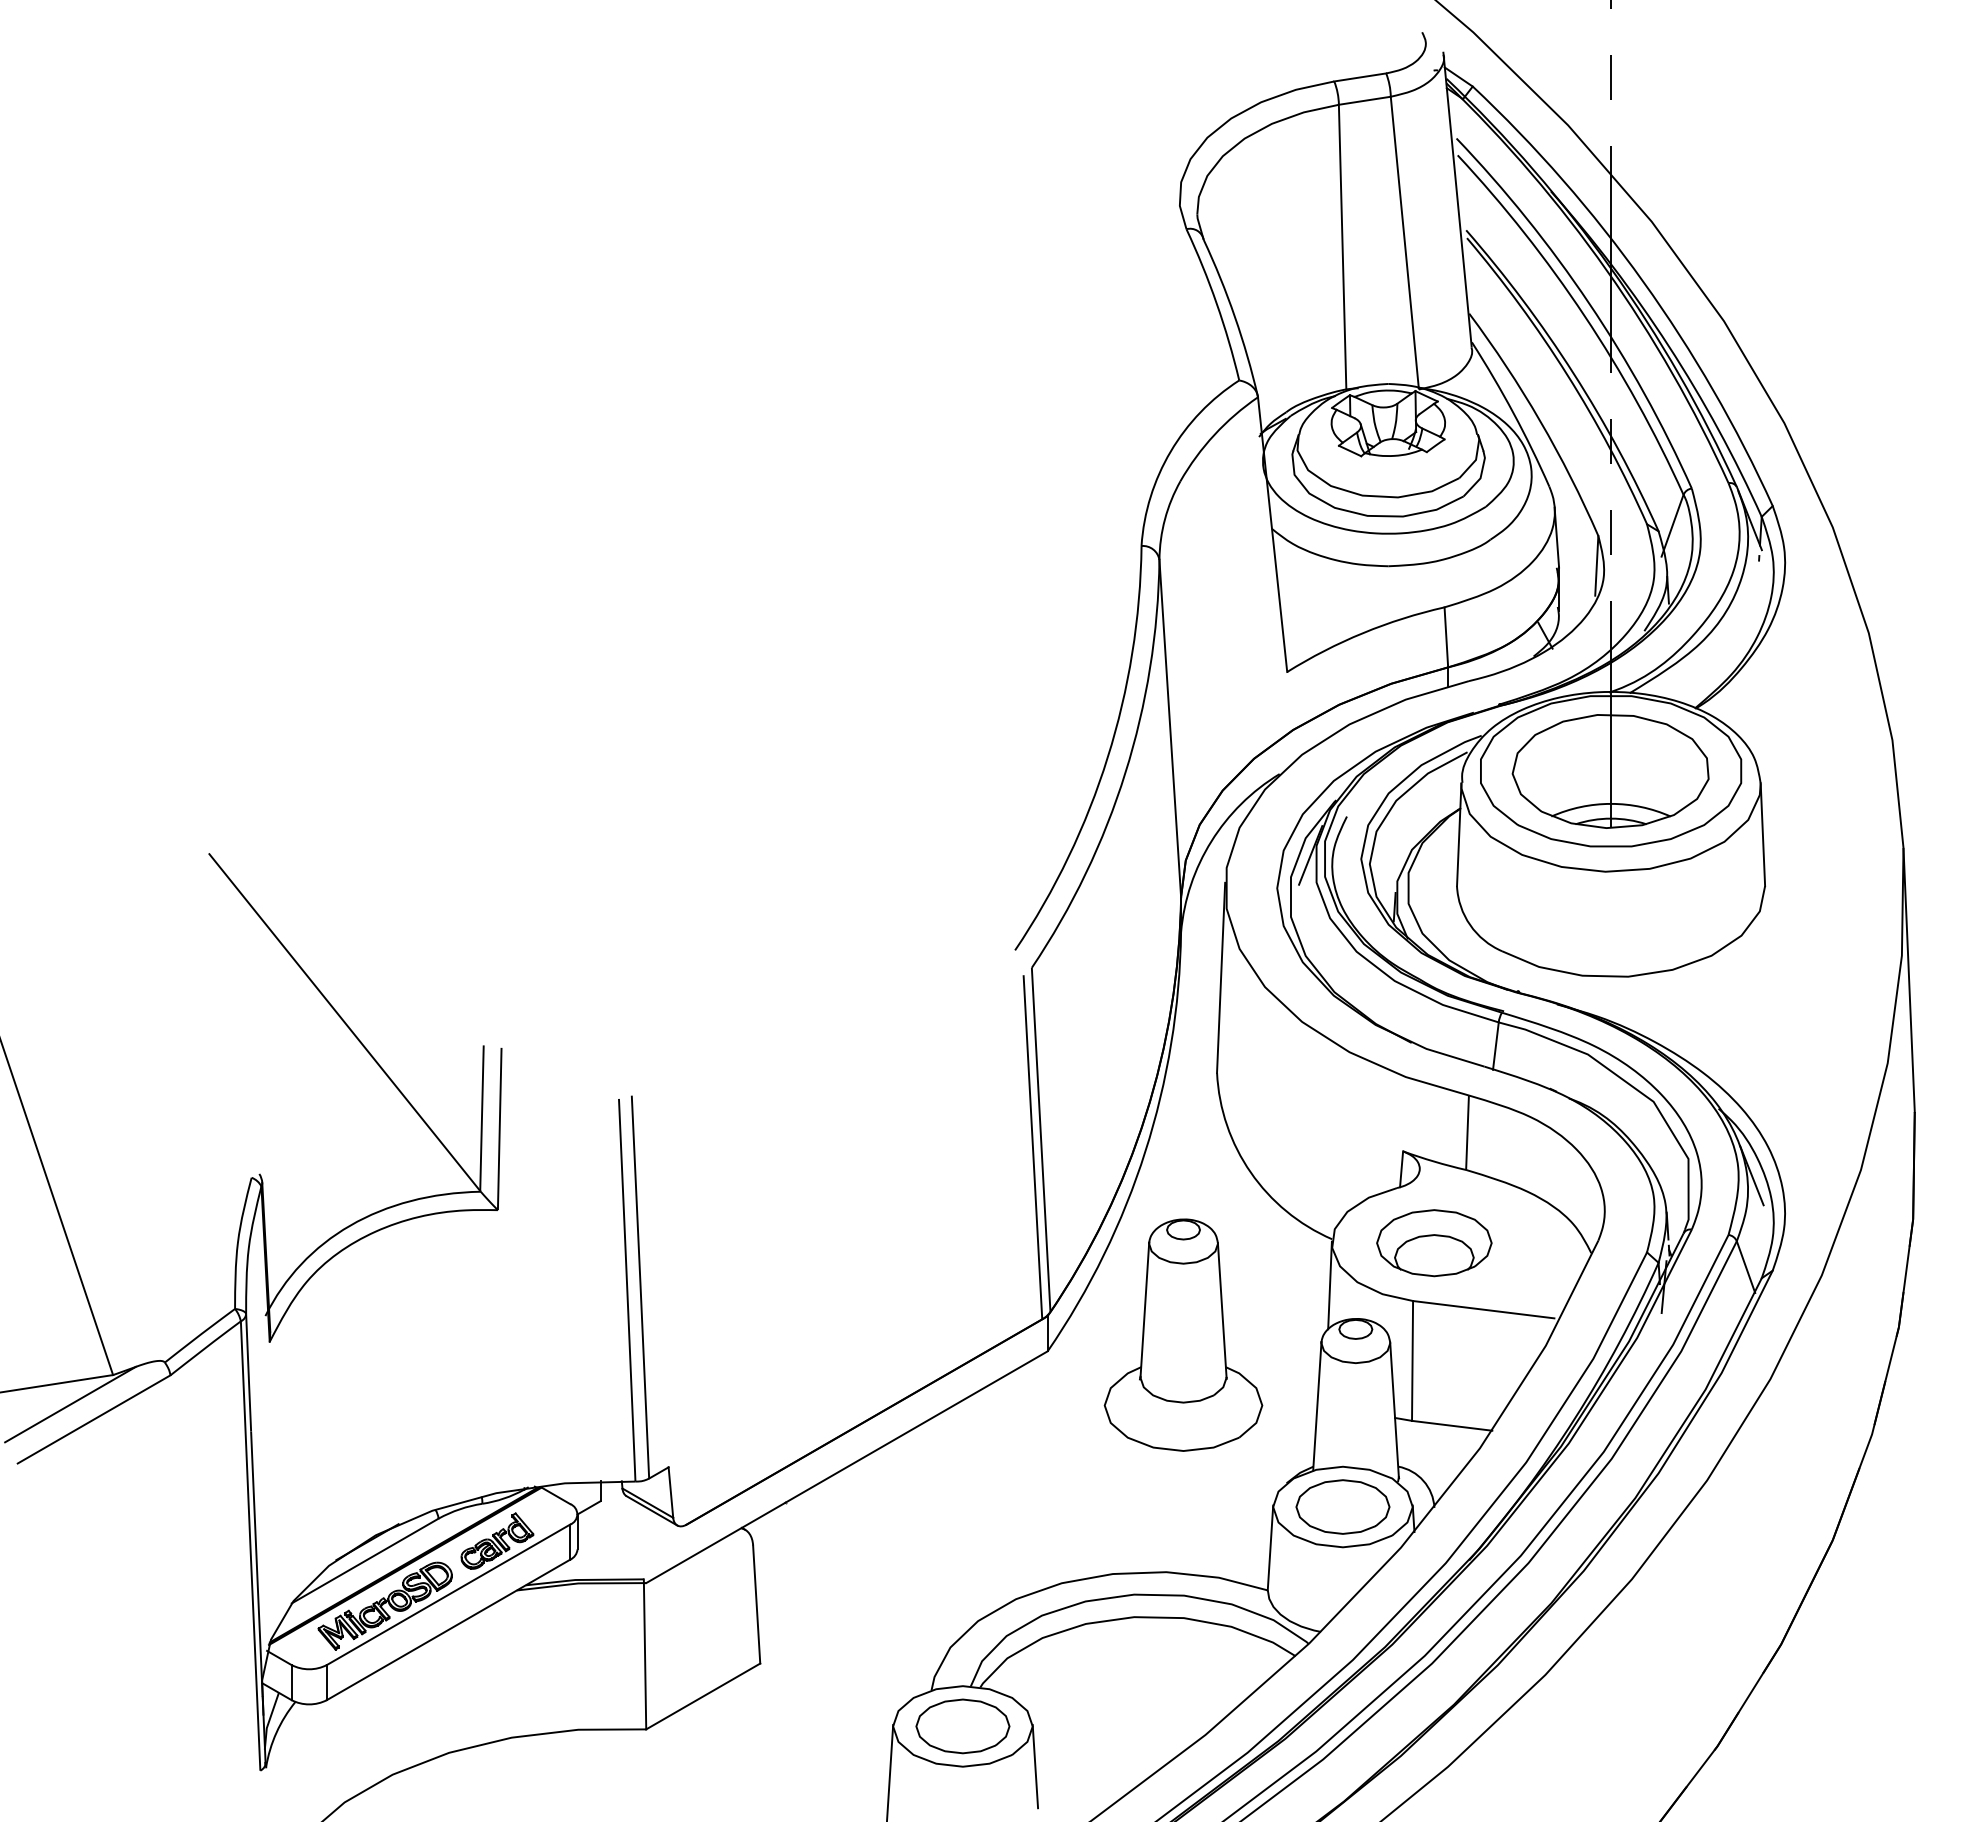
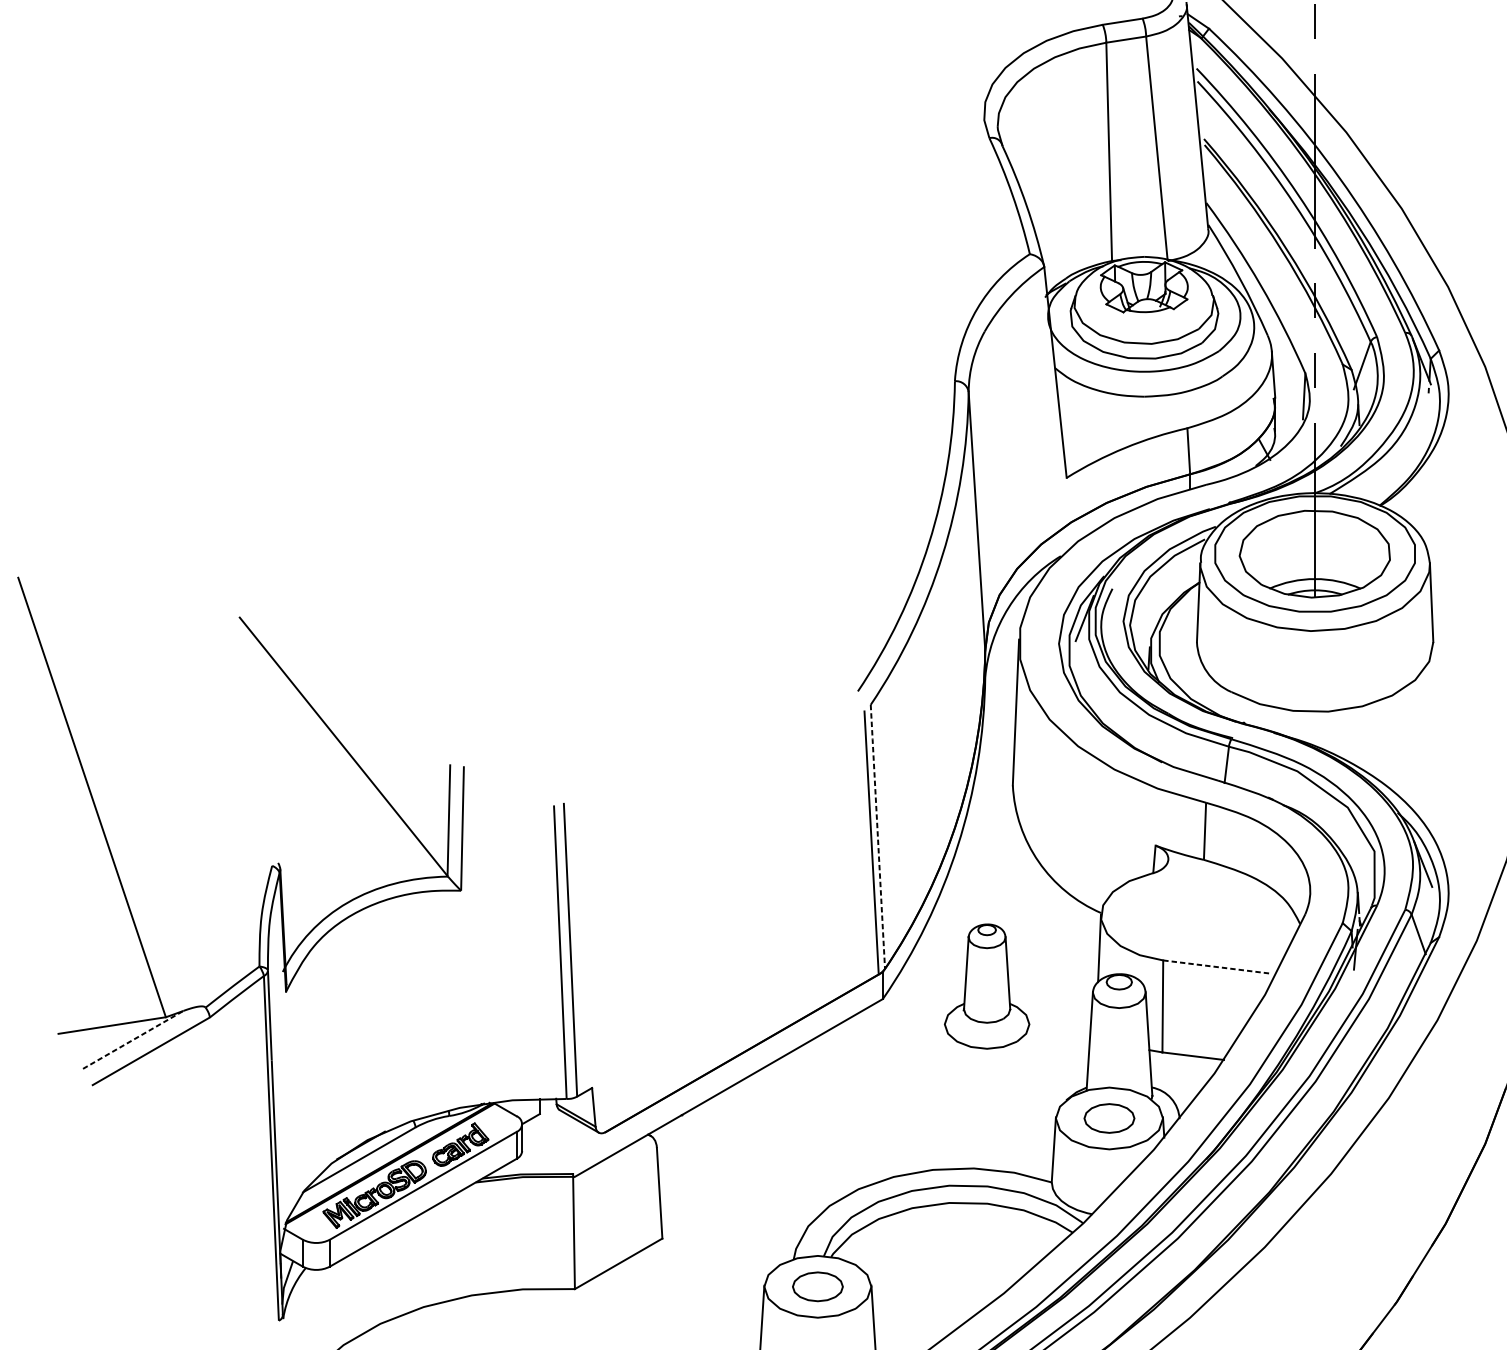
line: (1041, 1140) -> (878, 837), solid -> dashed
part: (1434, 1243) -> (1179, 916), removed
line: (1484, 1309) -> (1218, 966), solid -> dashed
part: (1183, 1334) -> (987, 986), size x0.7
line: (70, 1404) -> (133, 1039), solid -> dashed
part: (1342, 1506) -> (1109, 1118), size x0.7
part: (962, 1726) -> (817, 1286), size x0.7

